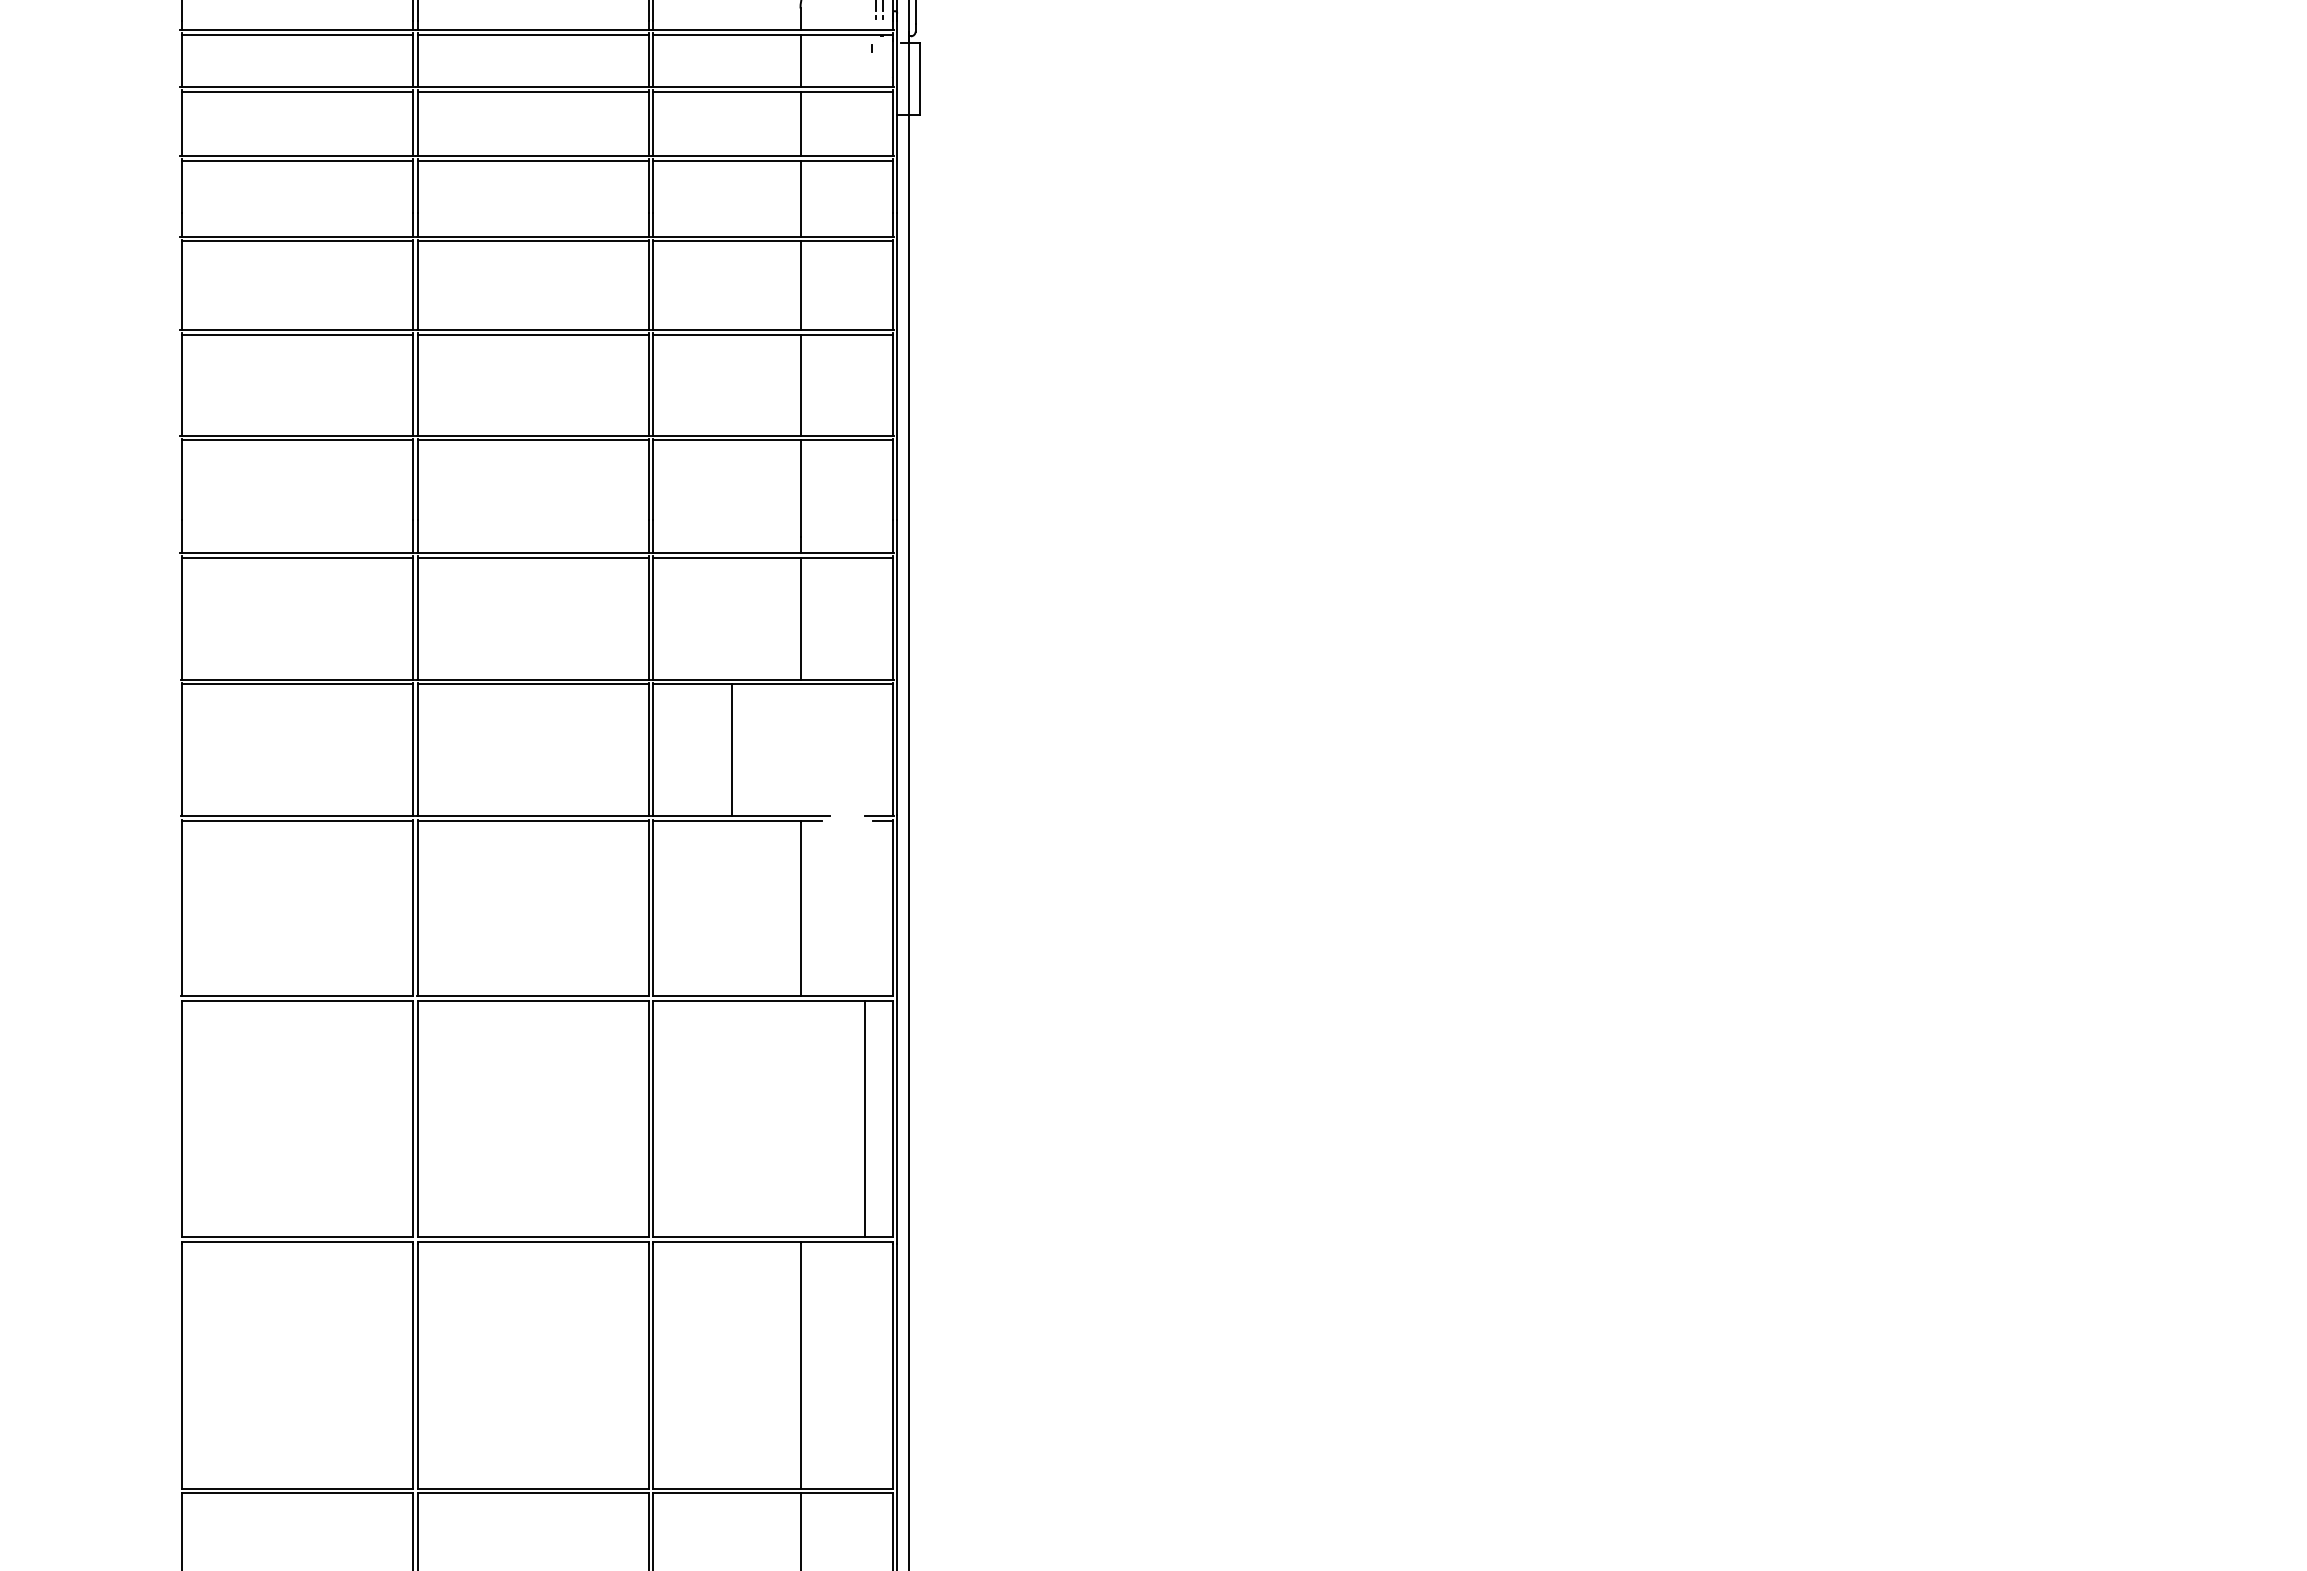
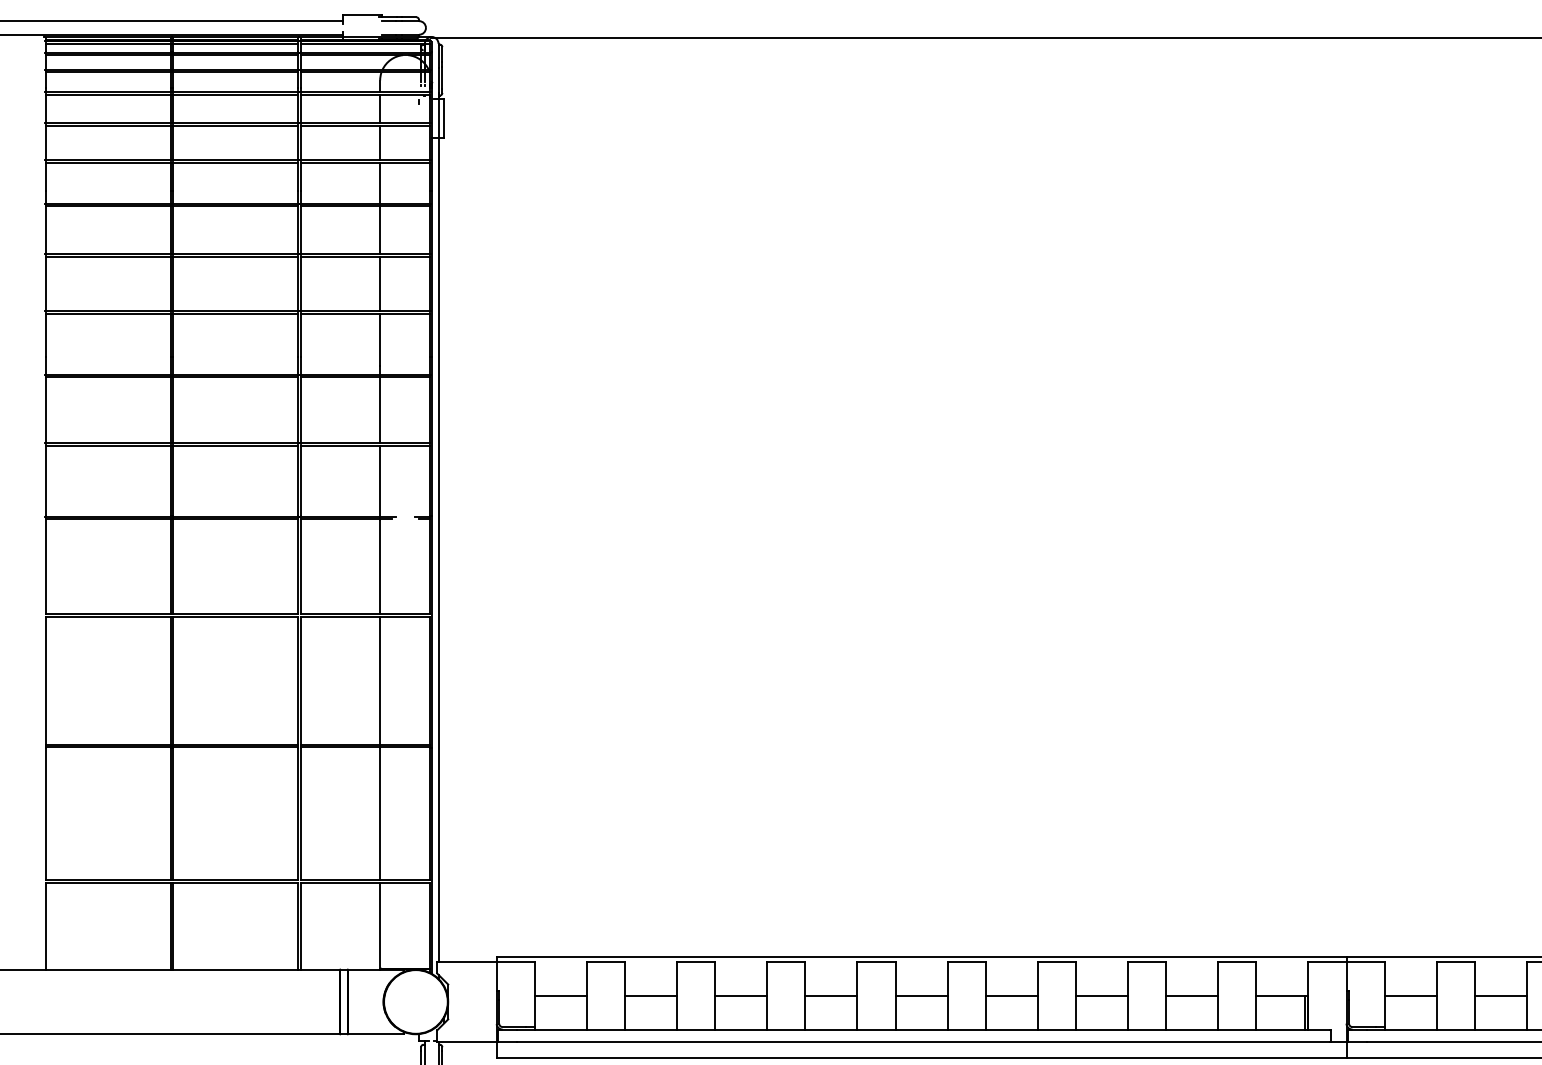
line: (732, 748) -> (380, 480), moved
line: (865, 1118) -> (380, 680), moved

